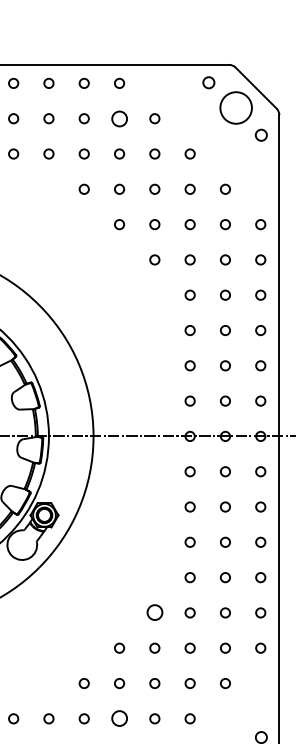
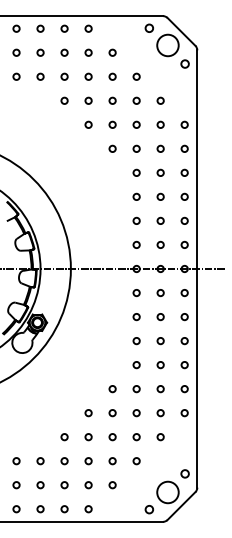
circle: (119, 118) -> (88, 52), size x0.62
circle: (154, 613) -> (112, 389), size x0.62
circle: (119, 719) -> (88, 461), size x0.62

